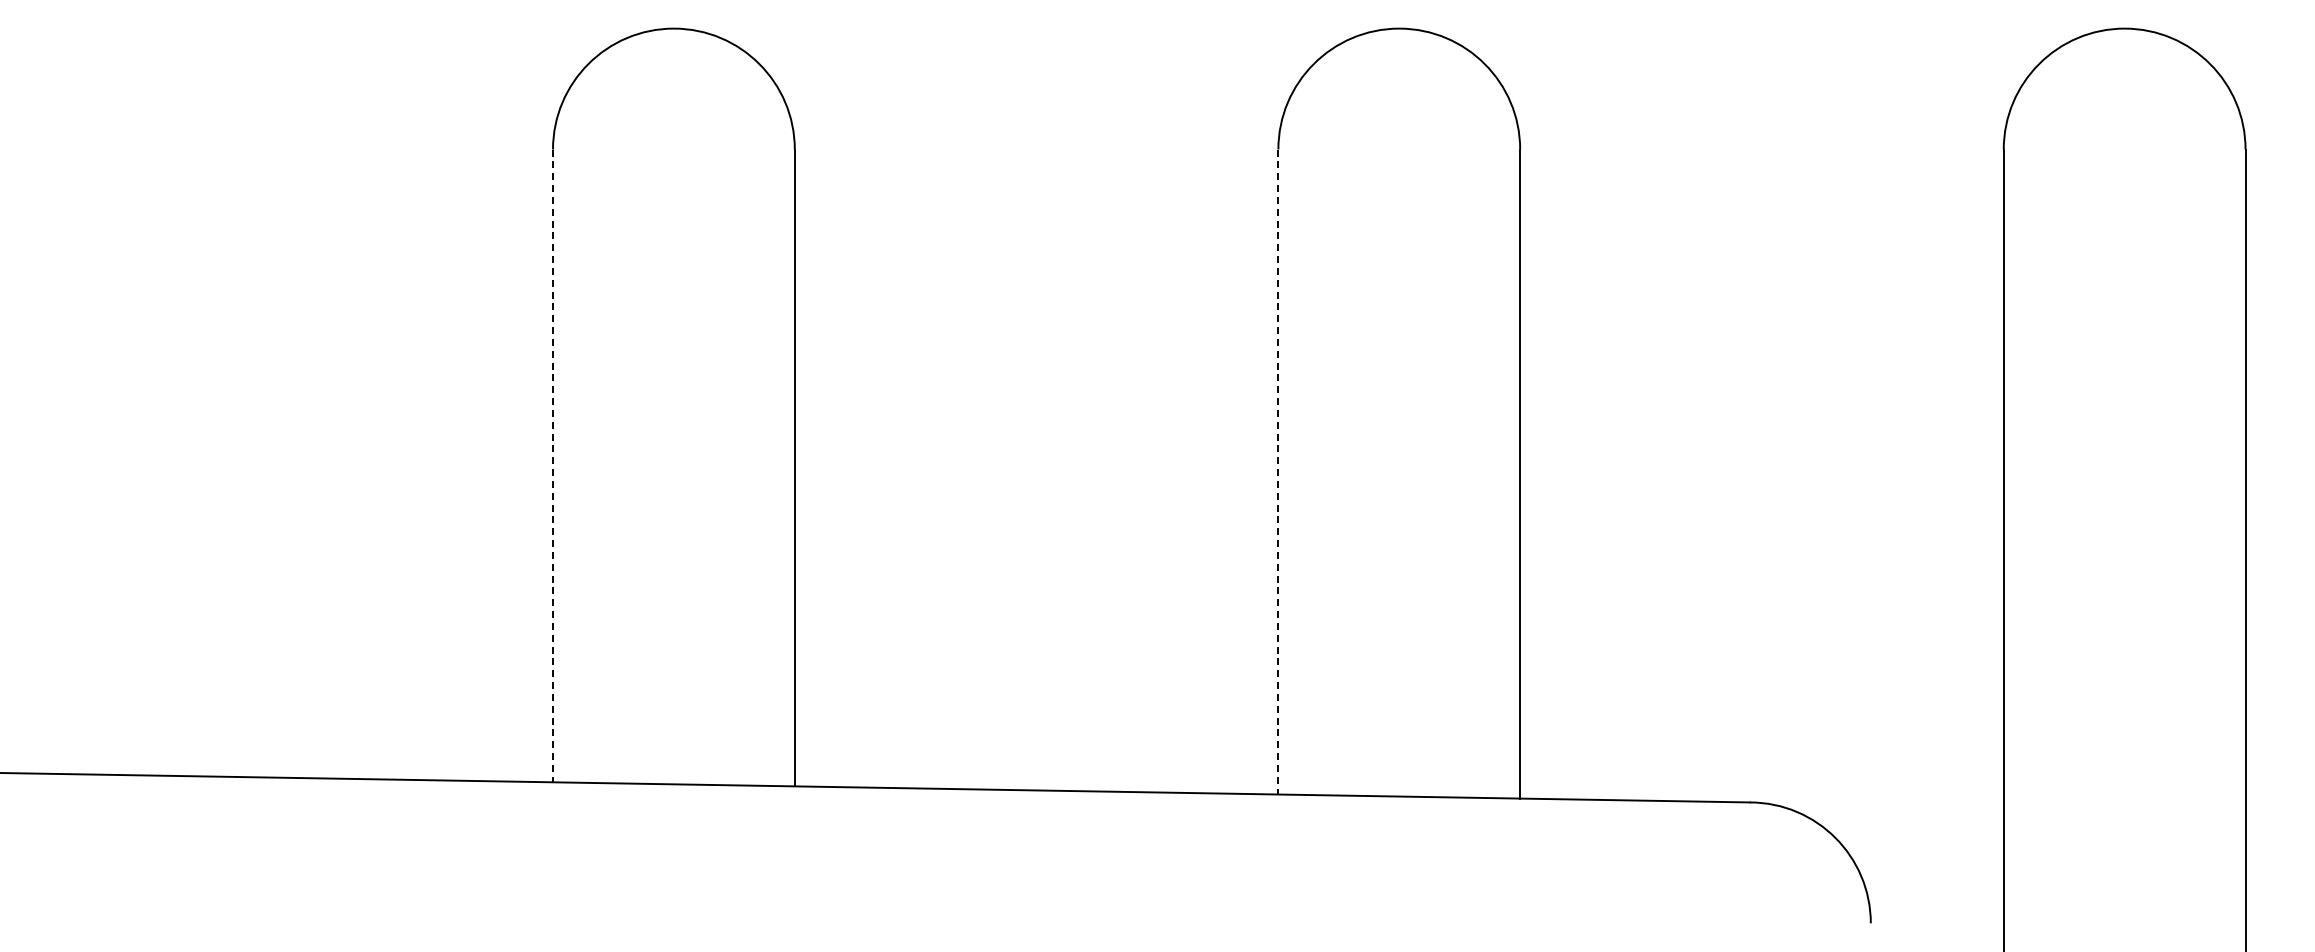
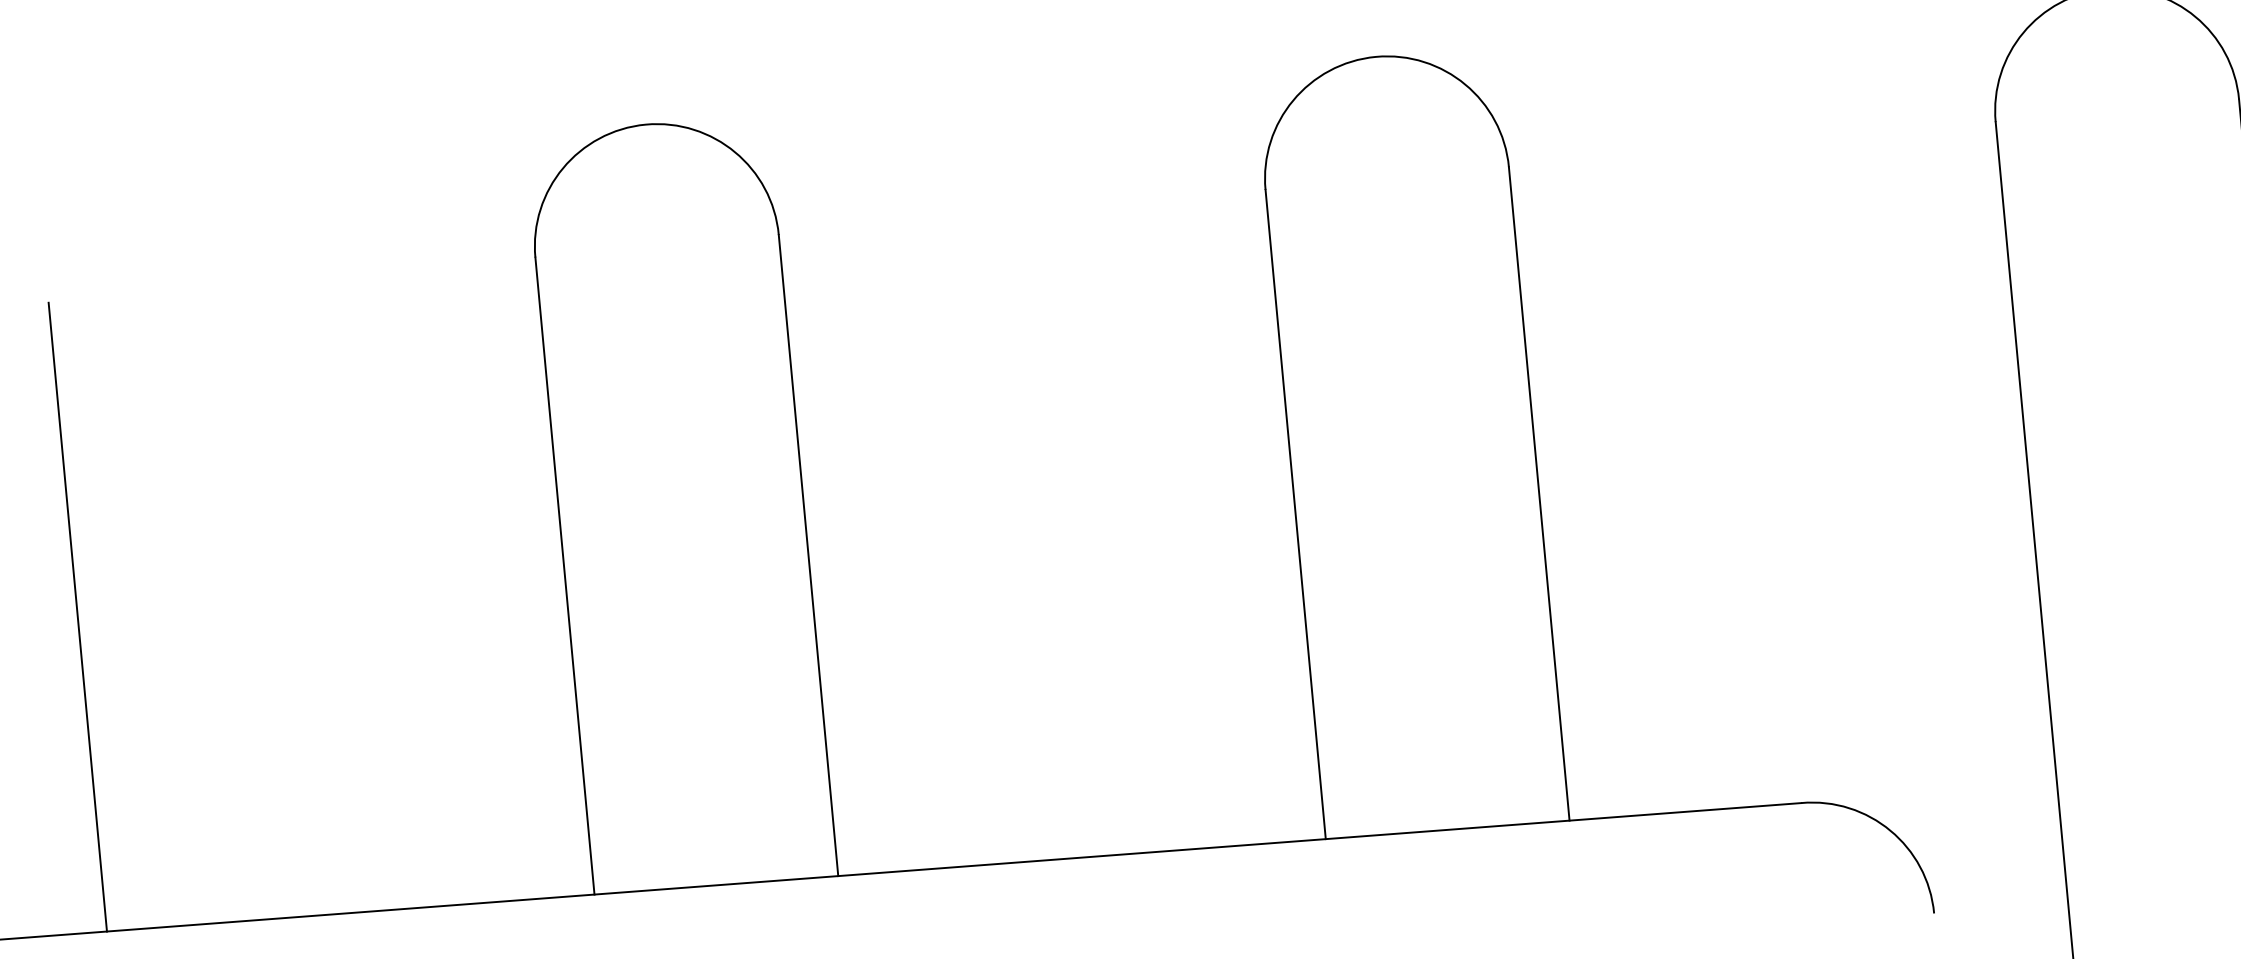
line: (69, 461) -> (77, 616), added
line: (553, 466) -> (565, 576), dashed -> solid
line: (1278, 472) -> (1295, 514), dashed -> solid

